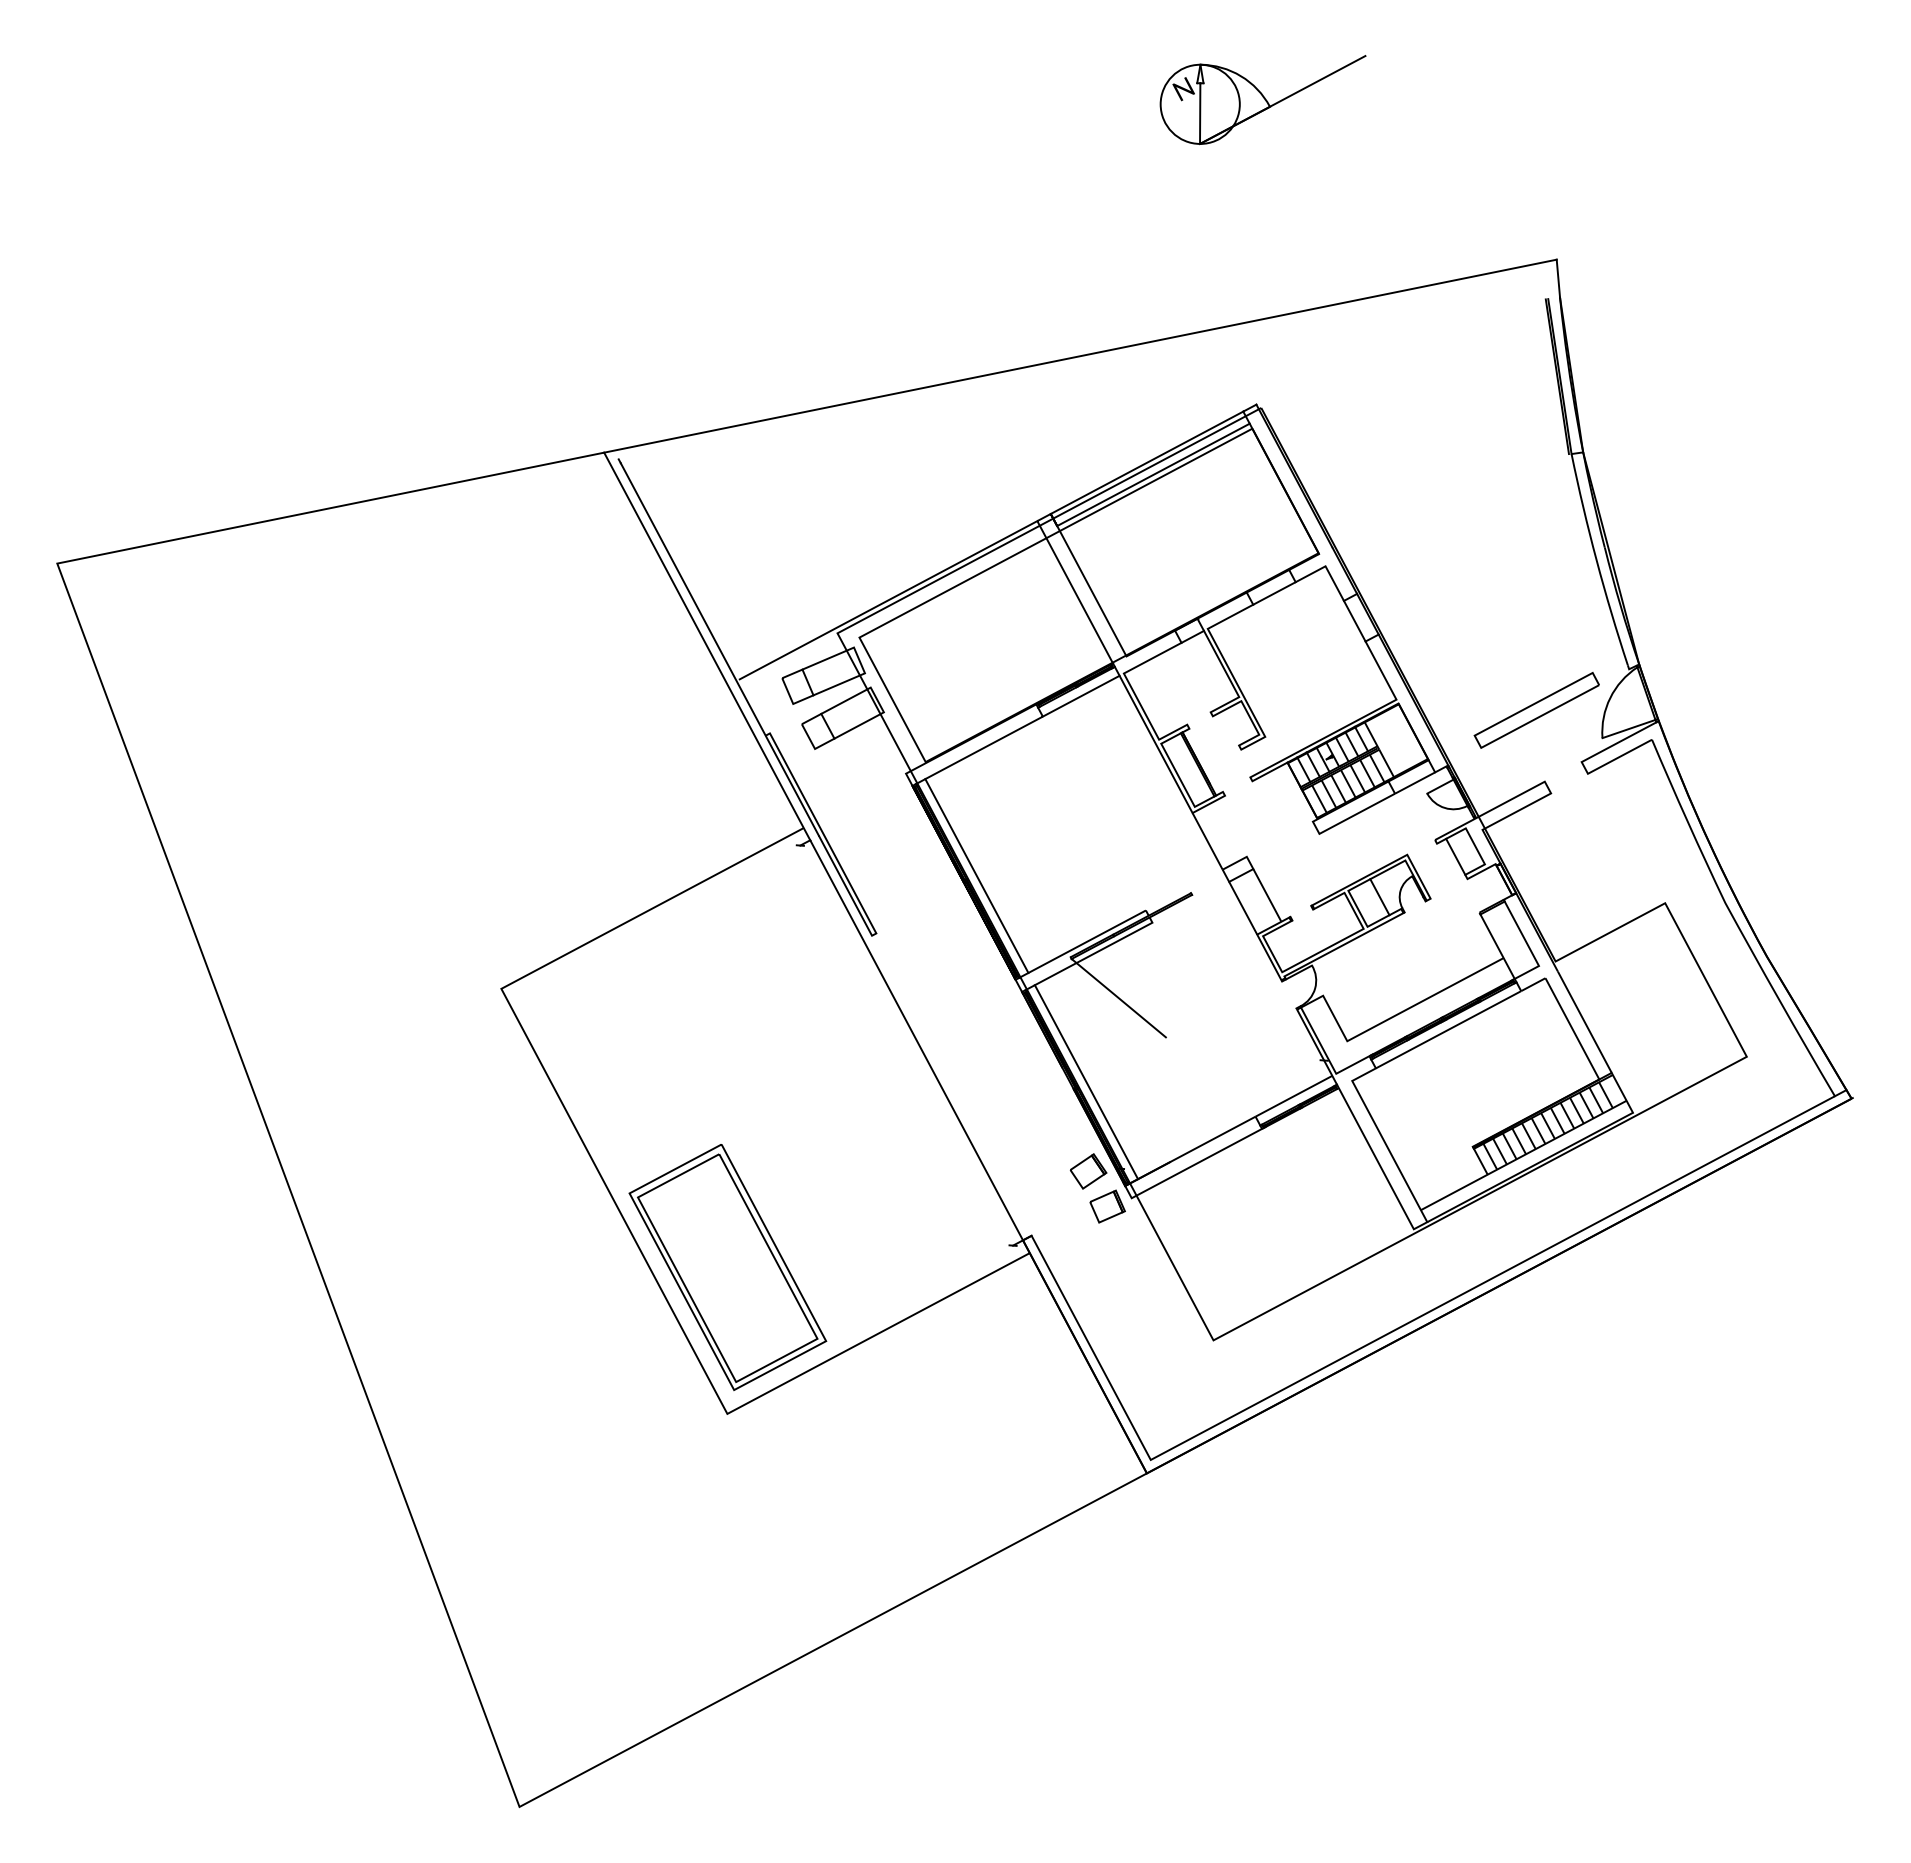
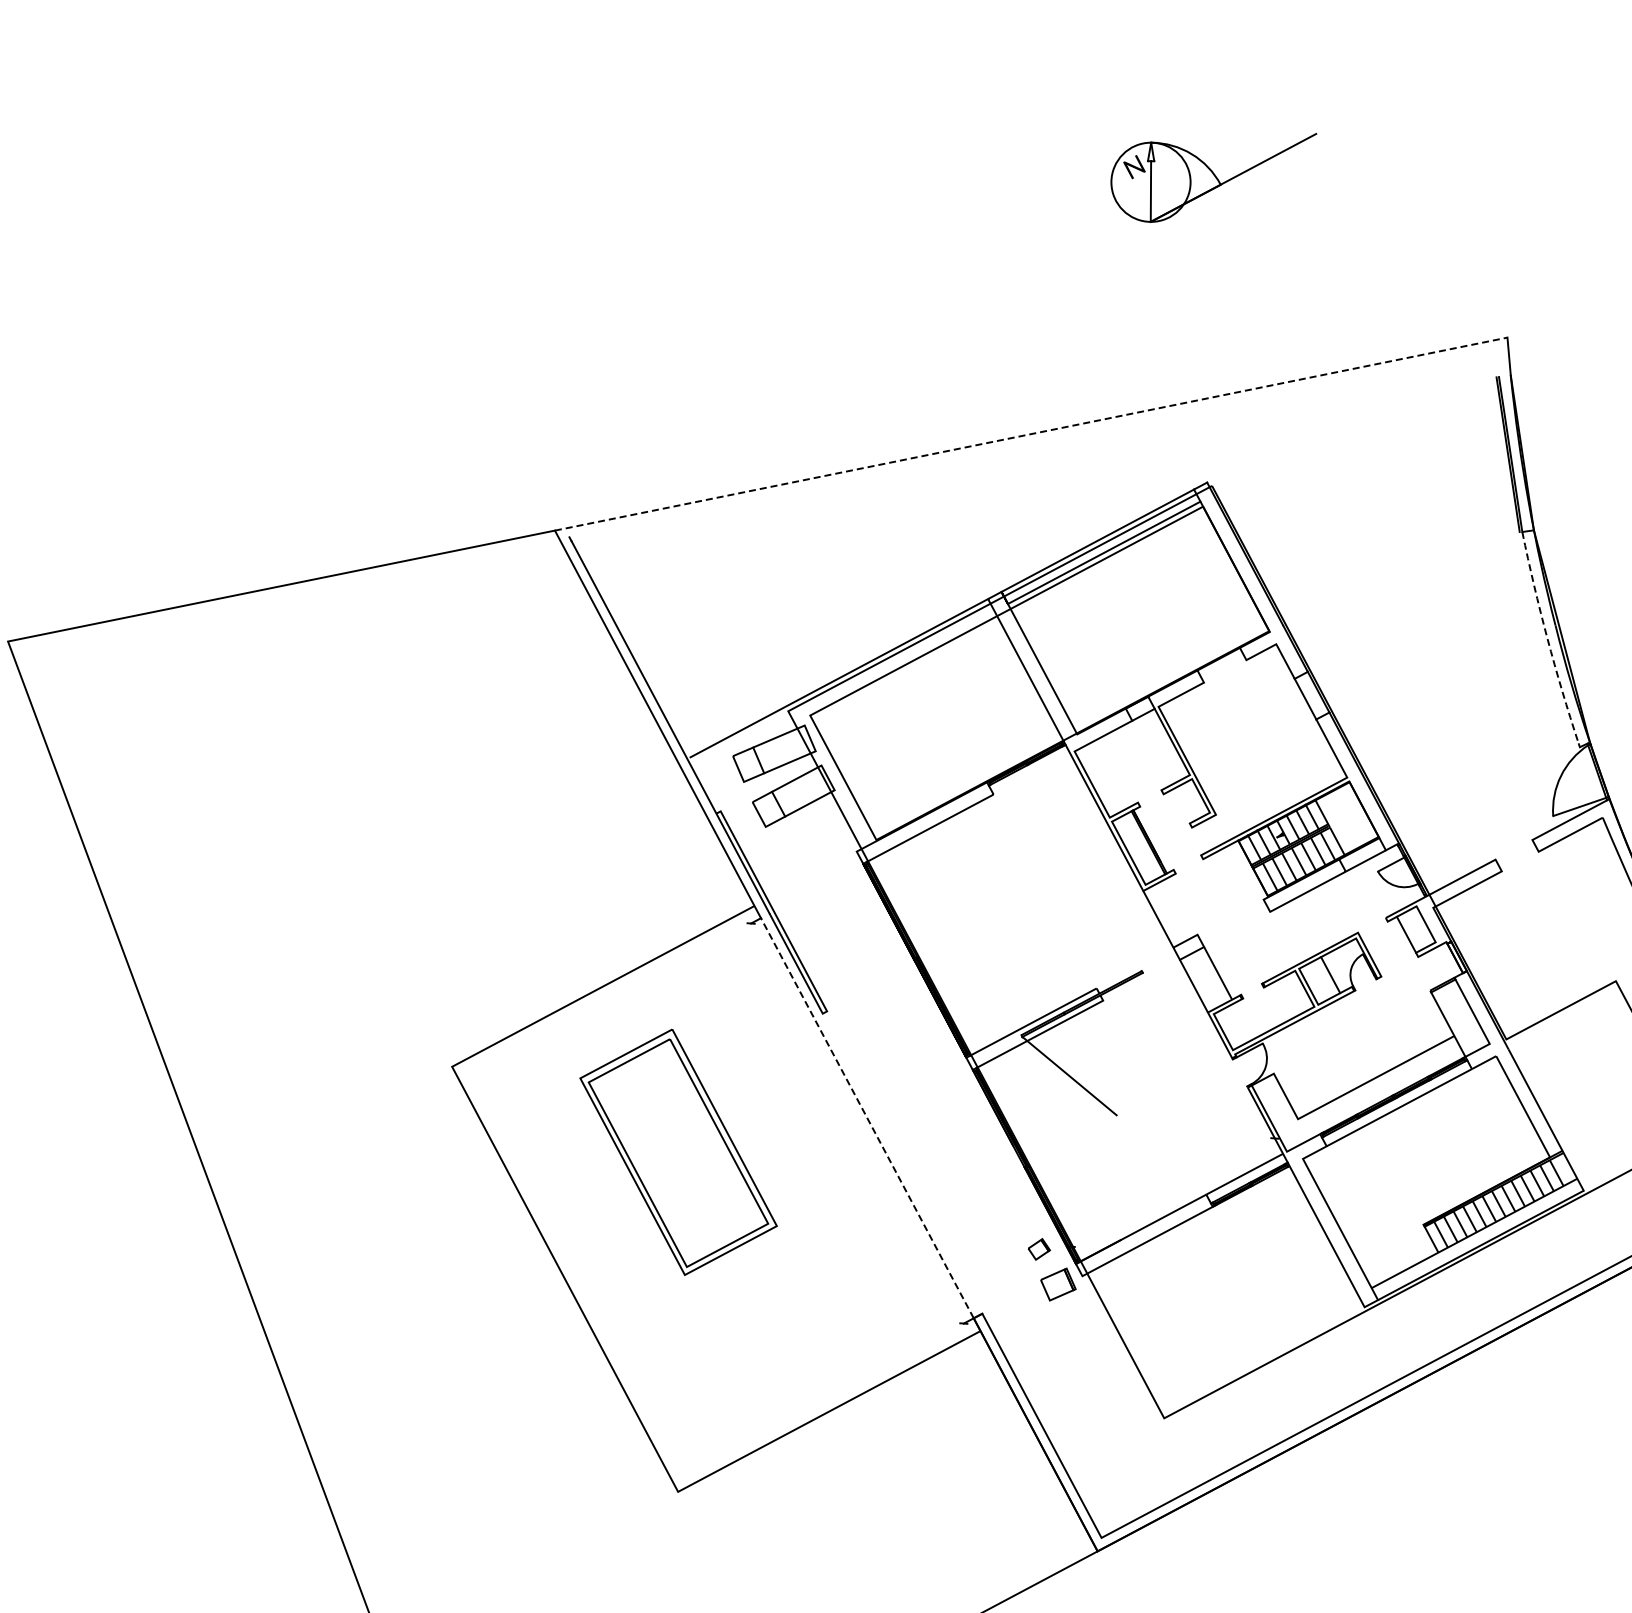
line: (1080, 356) -> (1031, 434), solid -> dashed
arc: (1596, 560) -> (1547, 638), solid -> dashed
line: (1274, 593) -> (1225, 671), removed
line: (1080, 695) -> (1031, 773), removed
part: (1536, 710) -> (1487, 788), removed
line: (976, 875) -> (927, 953), removed
line: (916, 1040) -> (867, 1118), solid -> dashed
line: (1086, 1082) -> (1037, 1160), removed
part: (1088, 1171) -> (1039, 1249), size x0.6
part: (727, 1267) -> (678, 1152), moved

